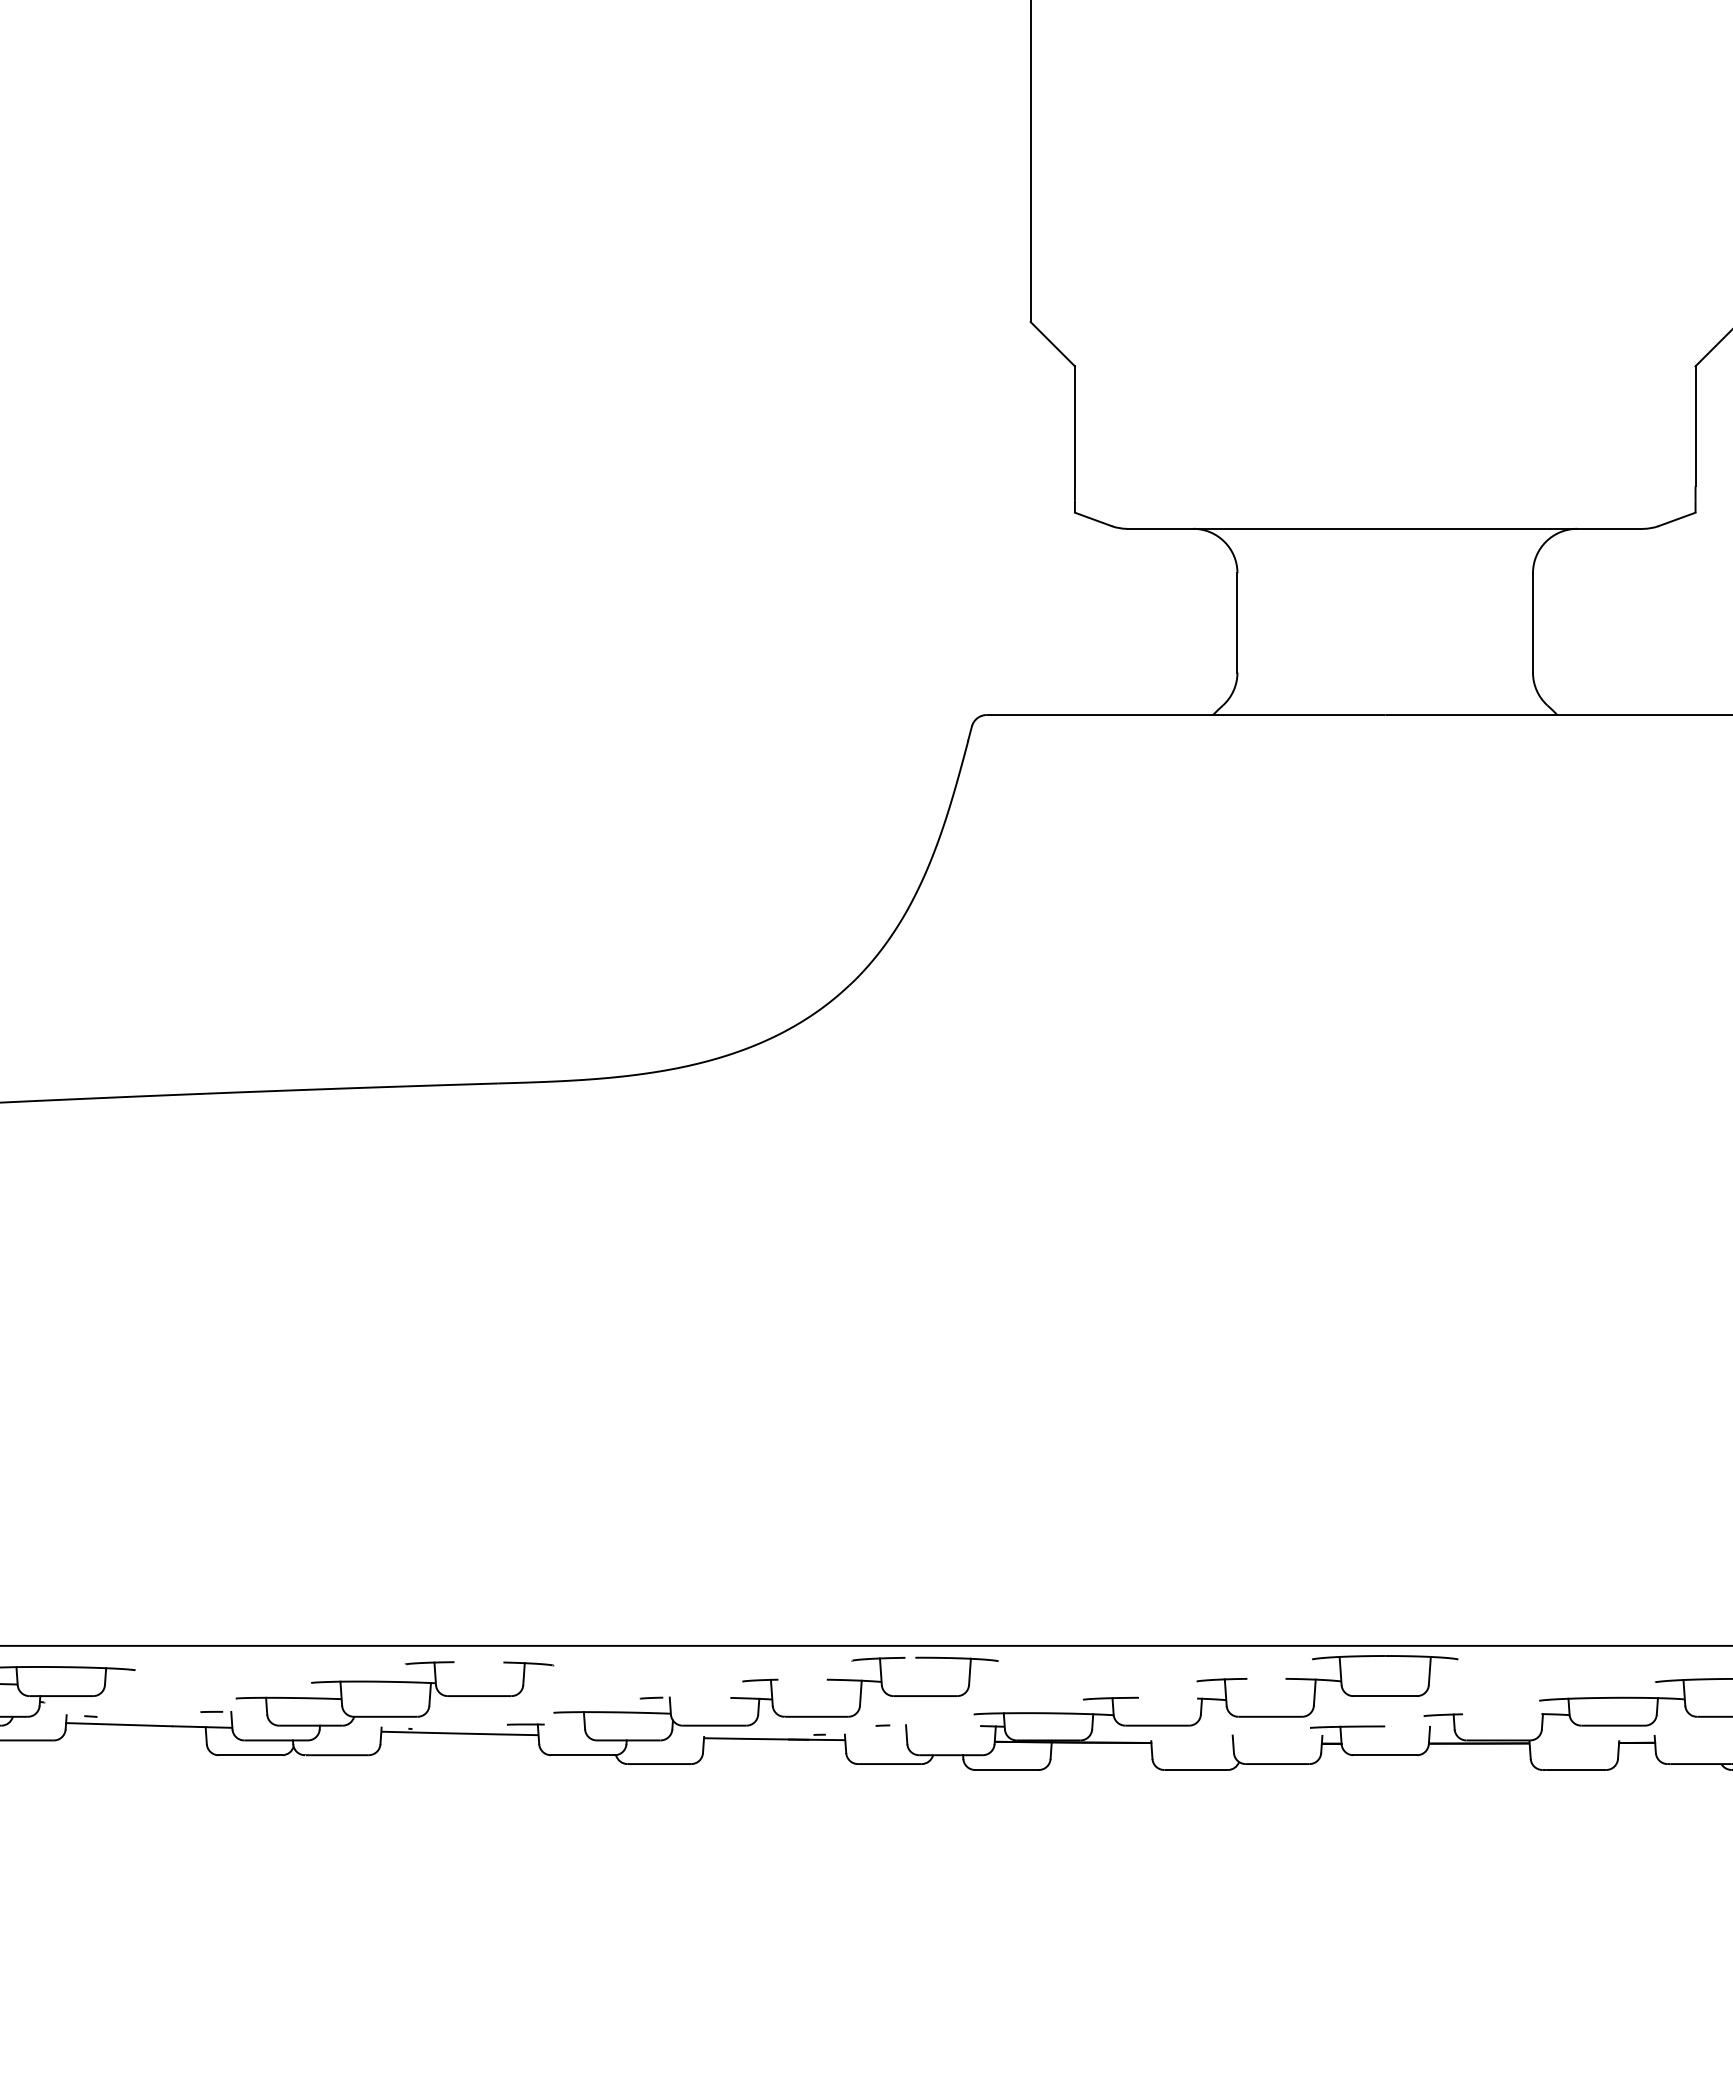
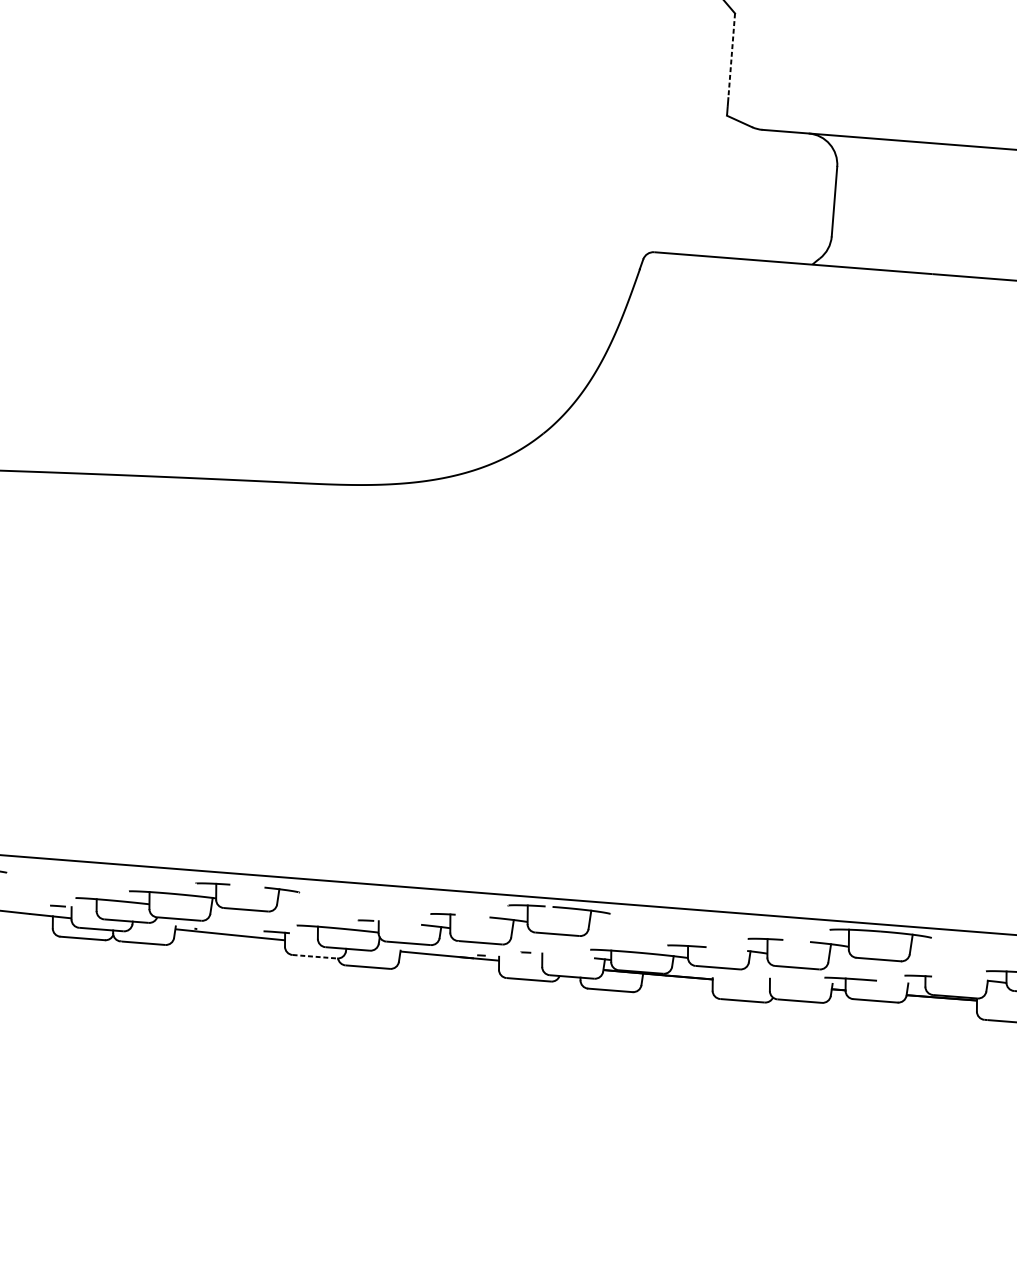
line: (1074, 426) -> (731, 55), solid -> dashed
line: (582, 1755) -> (314, 956), solid -> dashed

